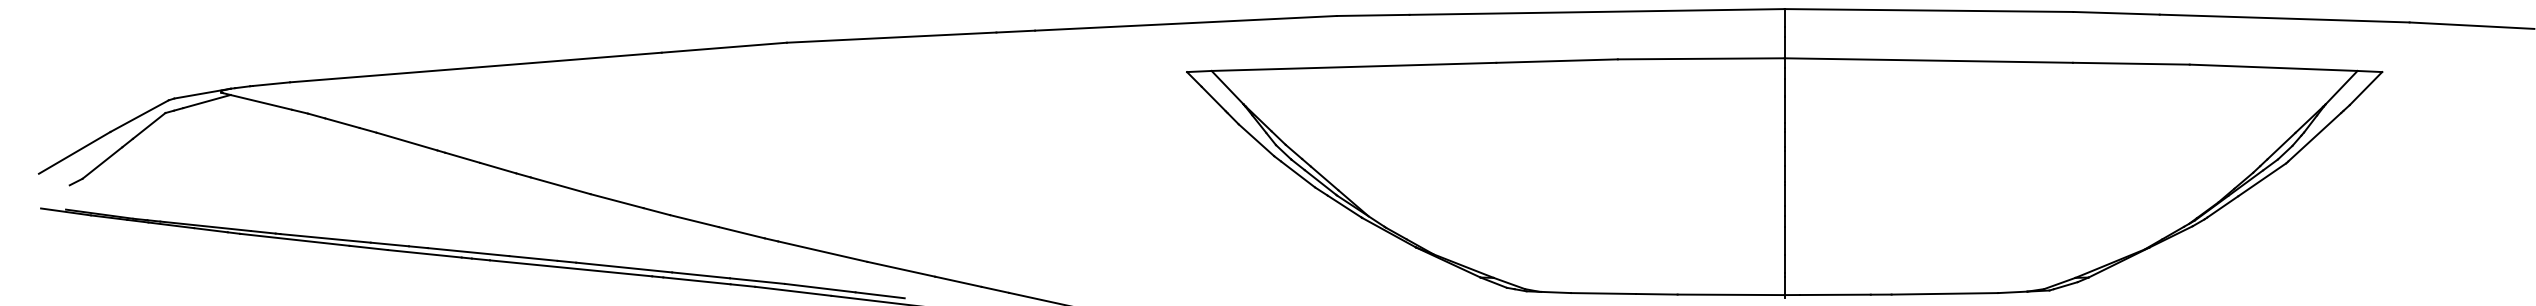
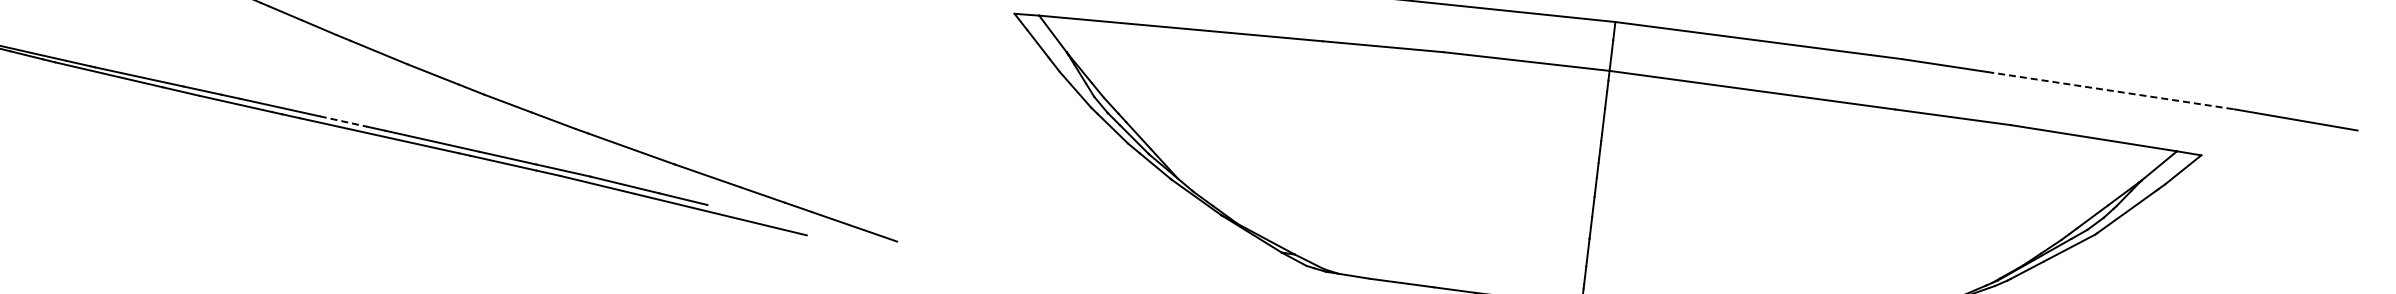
line: (2285, 18) -> (2111, 90), solid -> dashed
line: (533, 258) -> (343, 121), solid -> dashed

